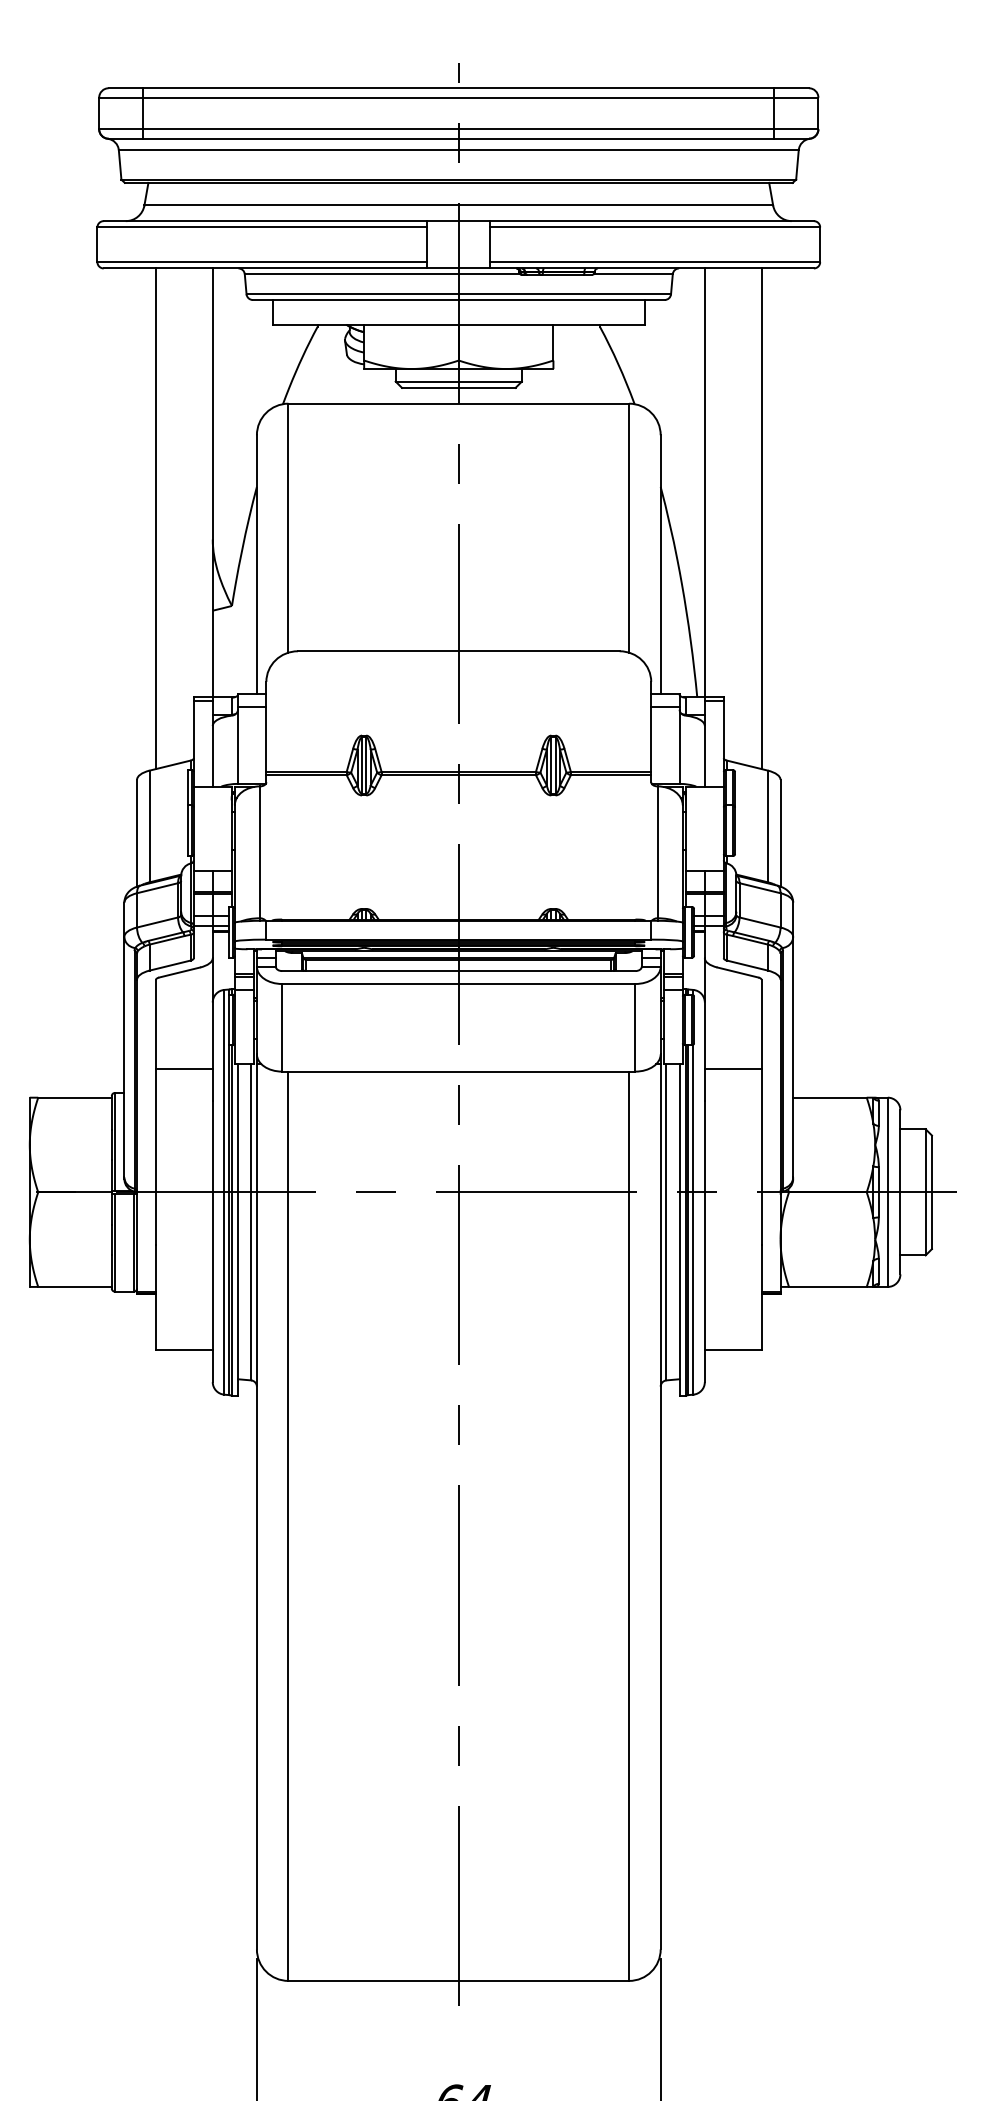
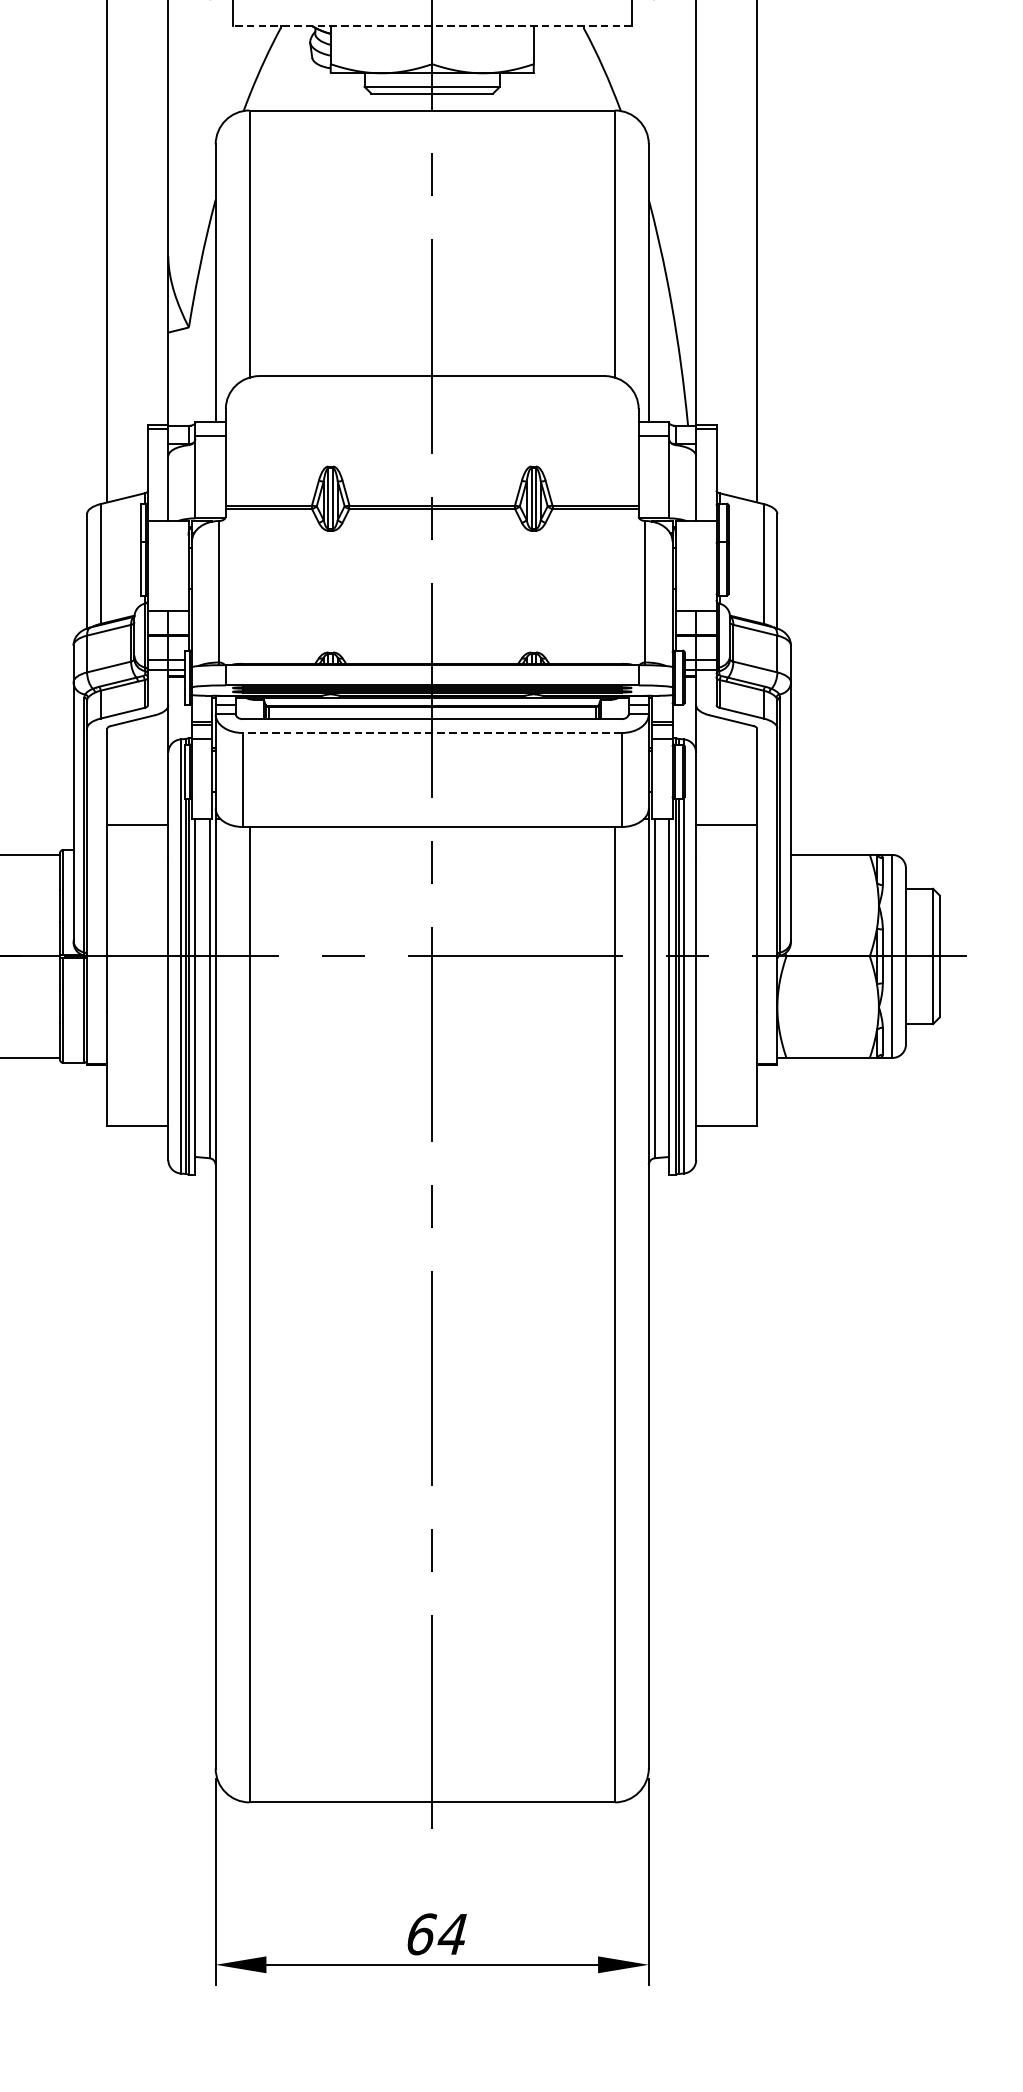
line: (458, 324) -> (431, 25), solid -> dashed
line: (458, 984) -> (431, 733), solid -> dashed

